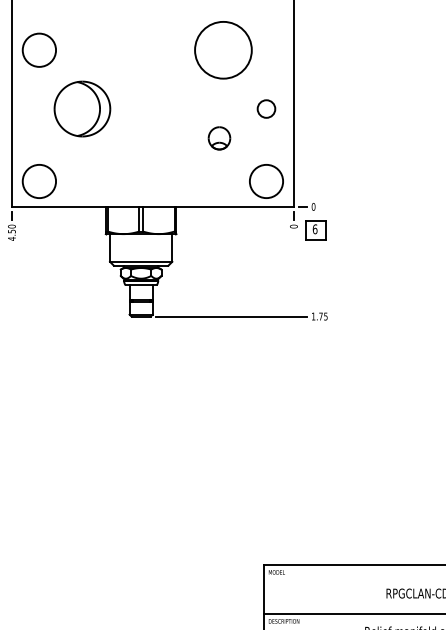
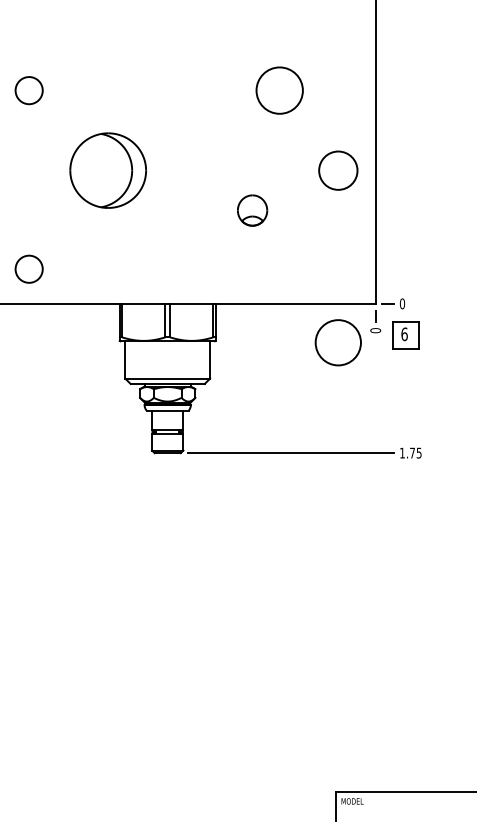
circle: (39, 49) -> (29, 89), size x0.6
circle: (223, 49) -> (279, 89), size x0.6
part: (82, 108) -> (108, 169), moved
circle: (266, 108) -> (338, 169), size x1.6
part: (219, 138) -> (252, 210), moved
circle: (39, 181) -> (29, 269), size x0.6
circle: (266, 181) -> (338, 342), moved

